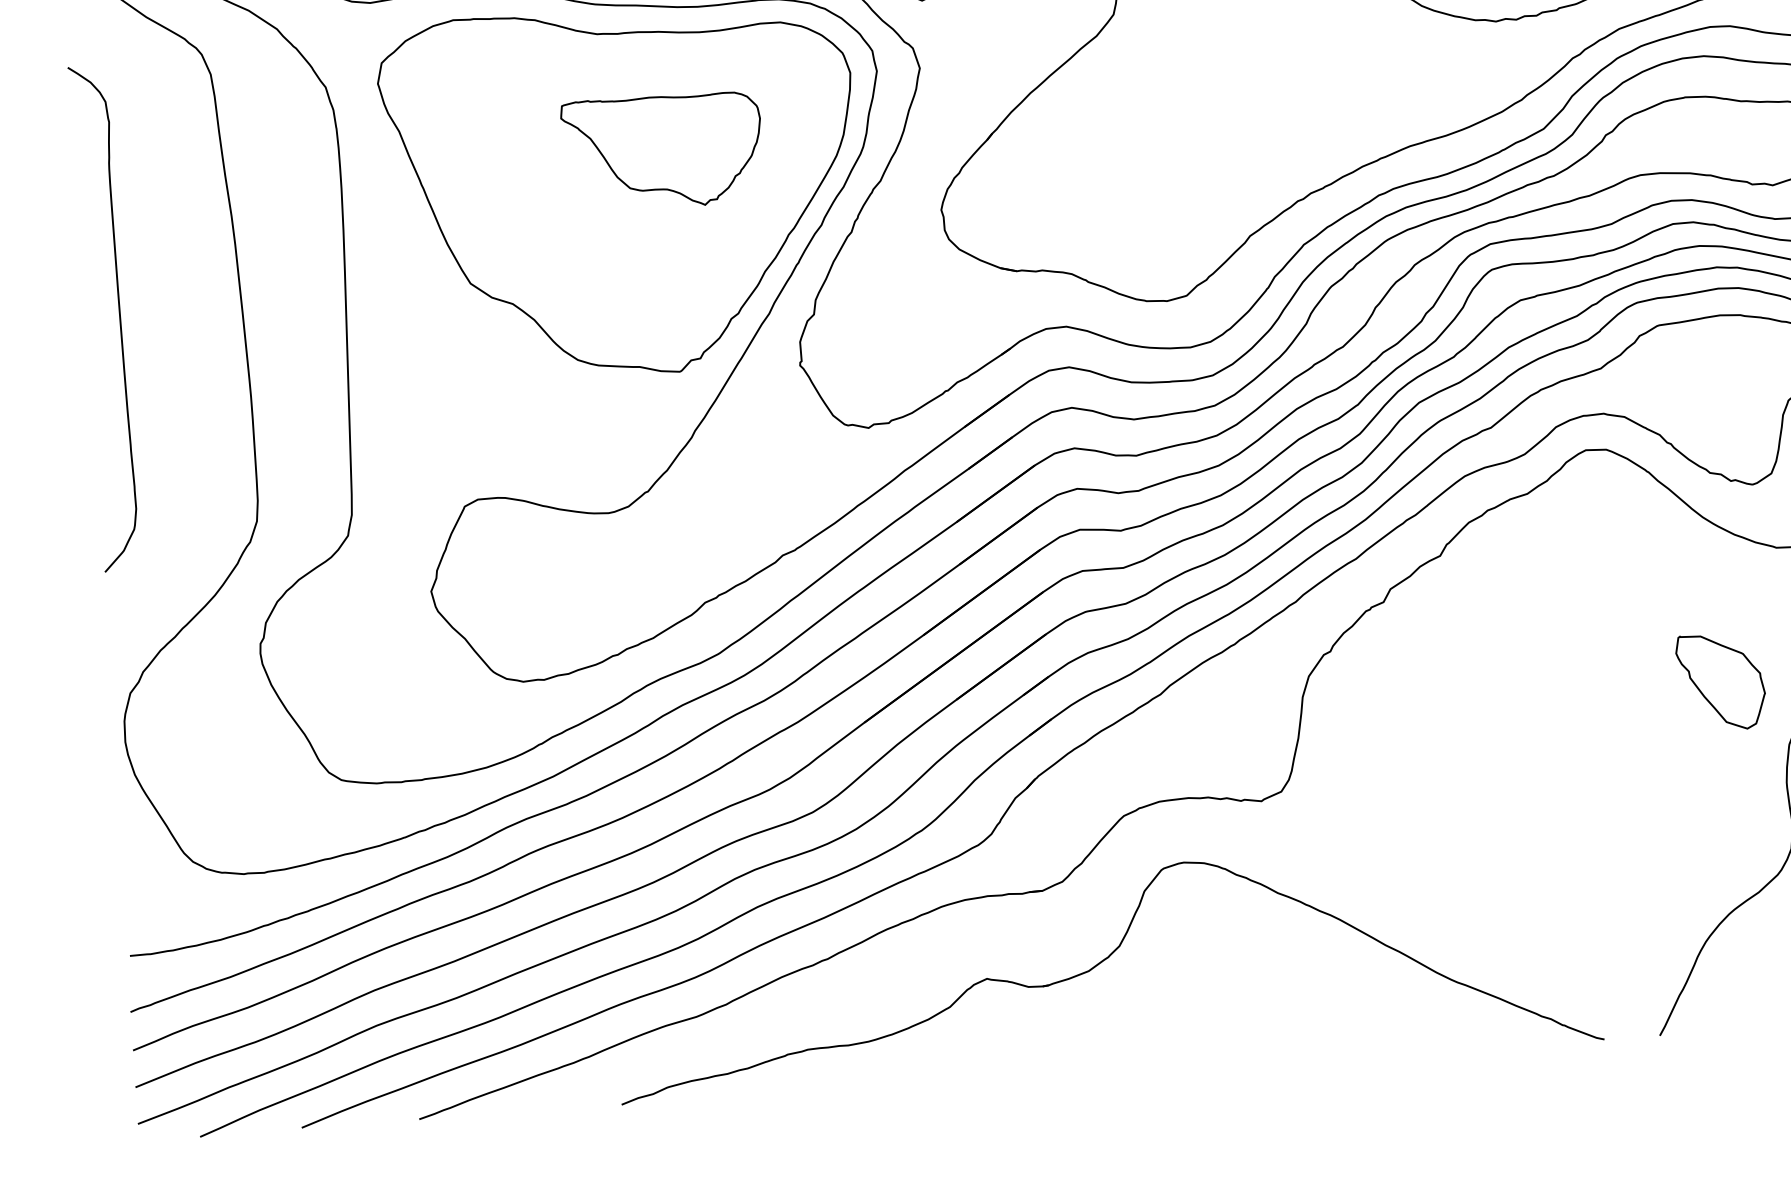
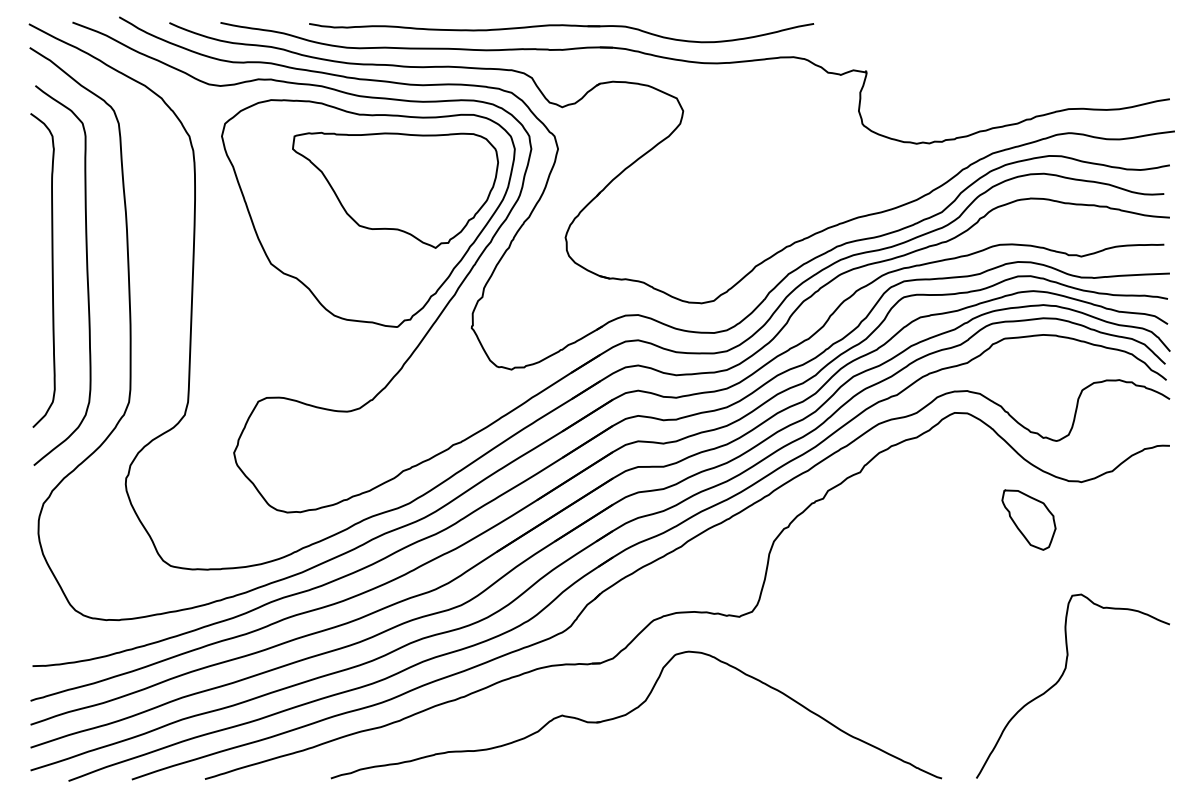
part: (662, 150) -> (395, 189), size x1.67
curve: (174, 322) -> (86, 275), added
part: (1720, 681) -> (1028, 519), moved

